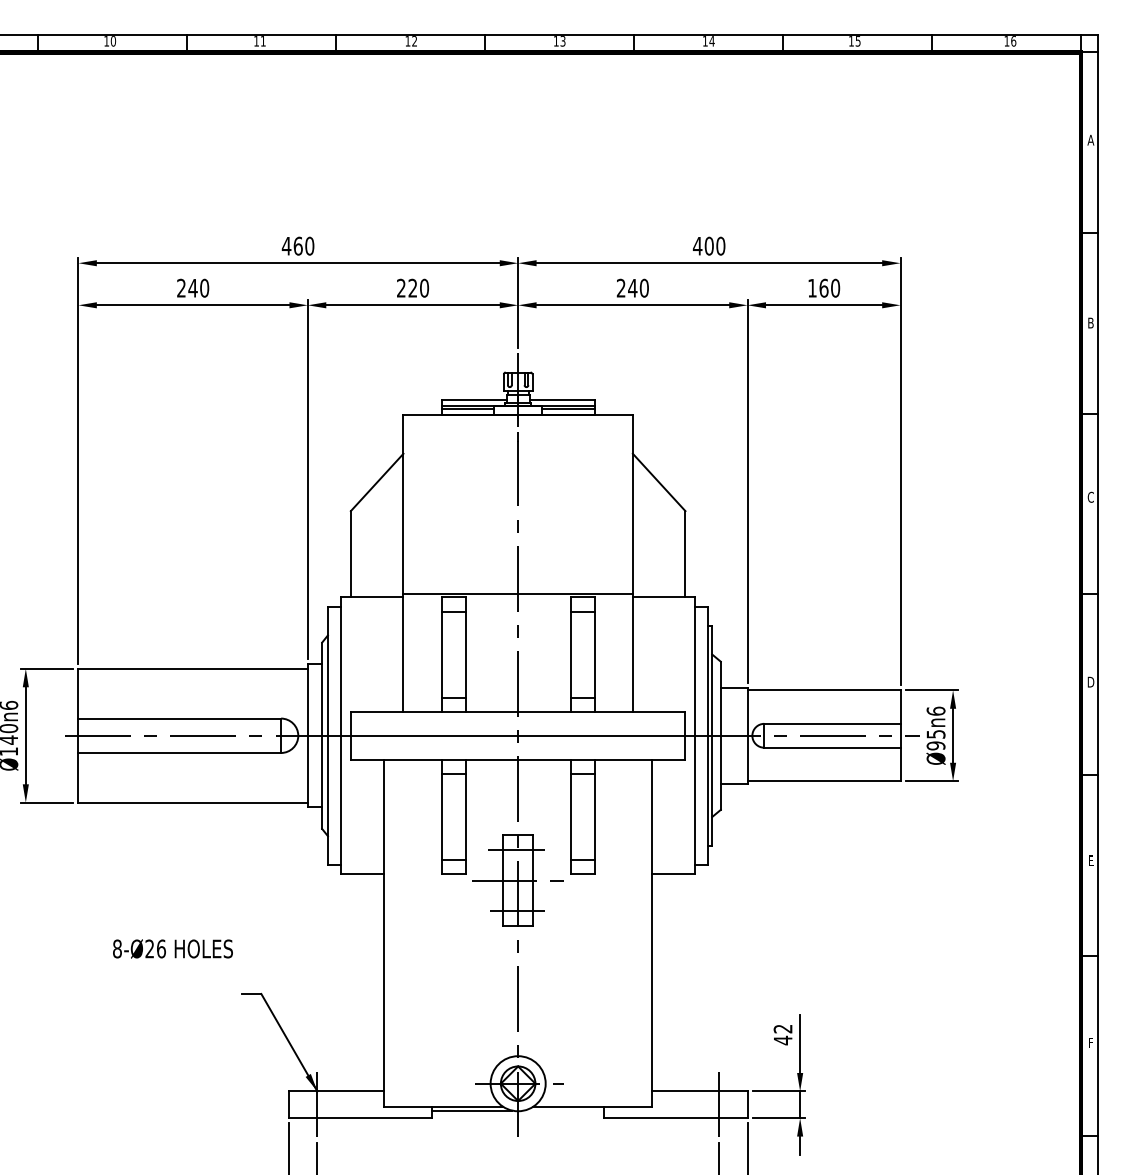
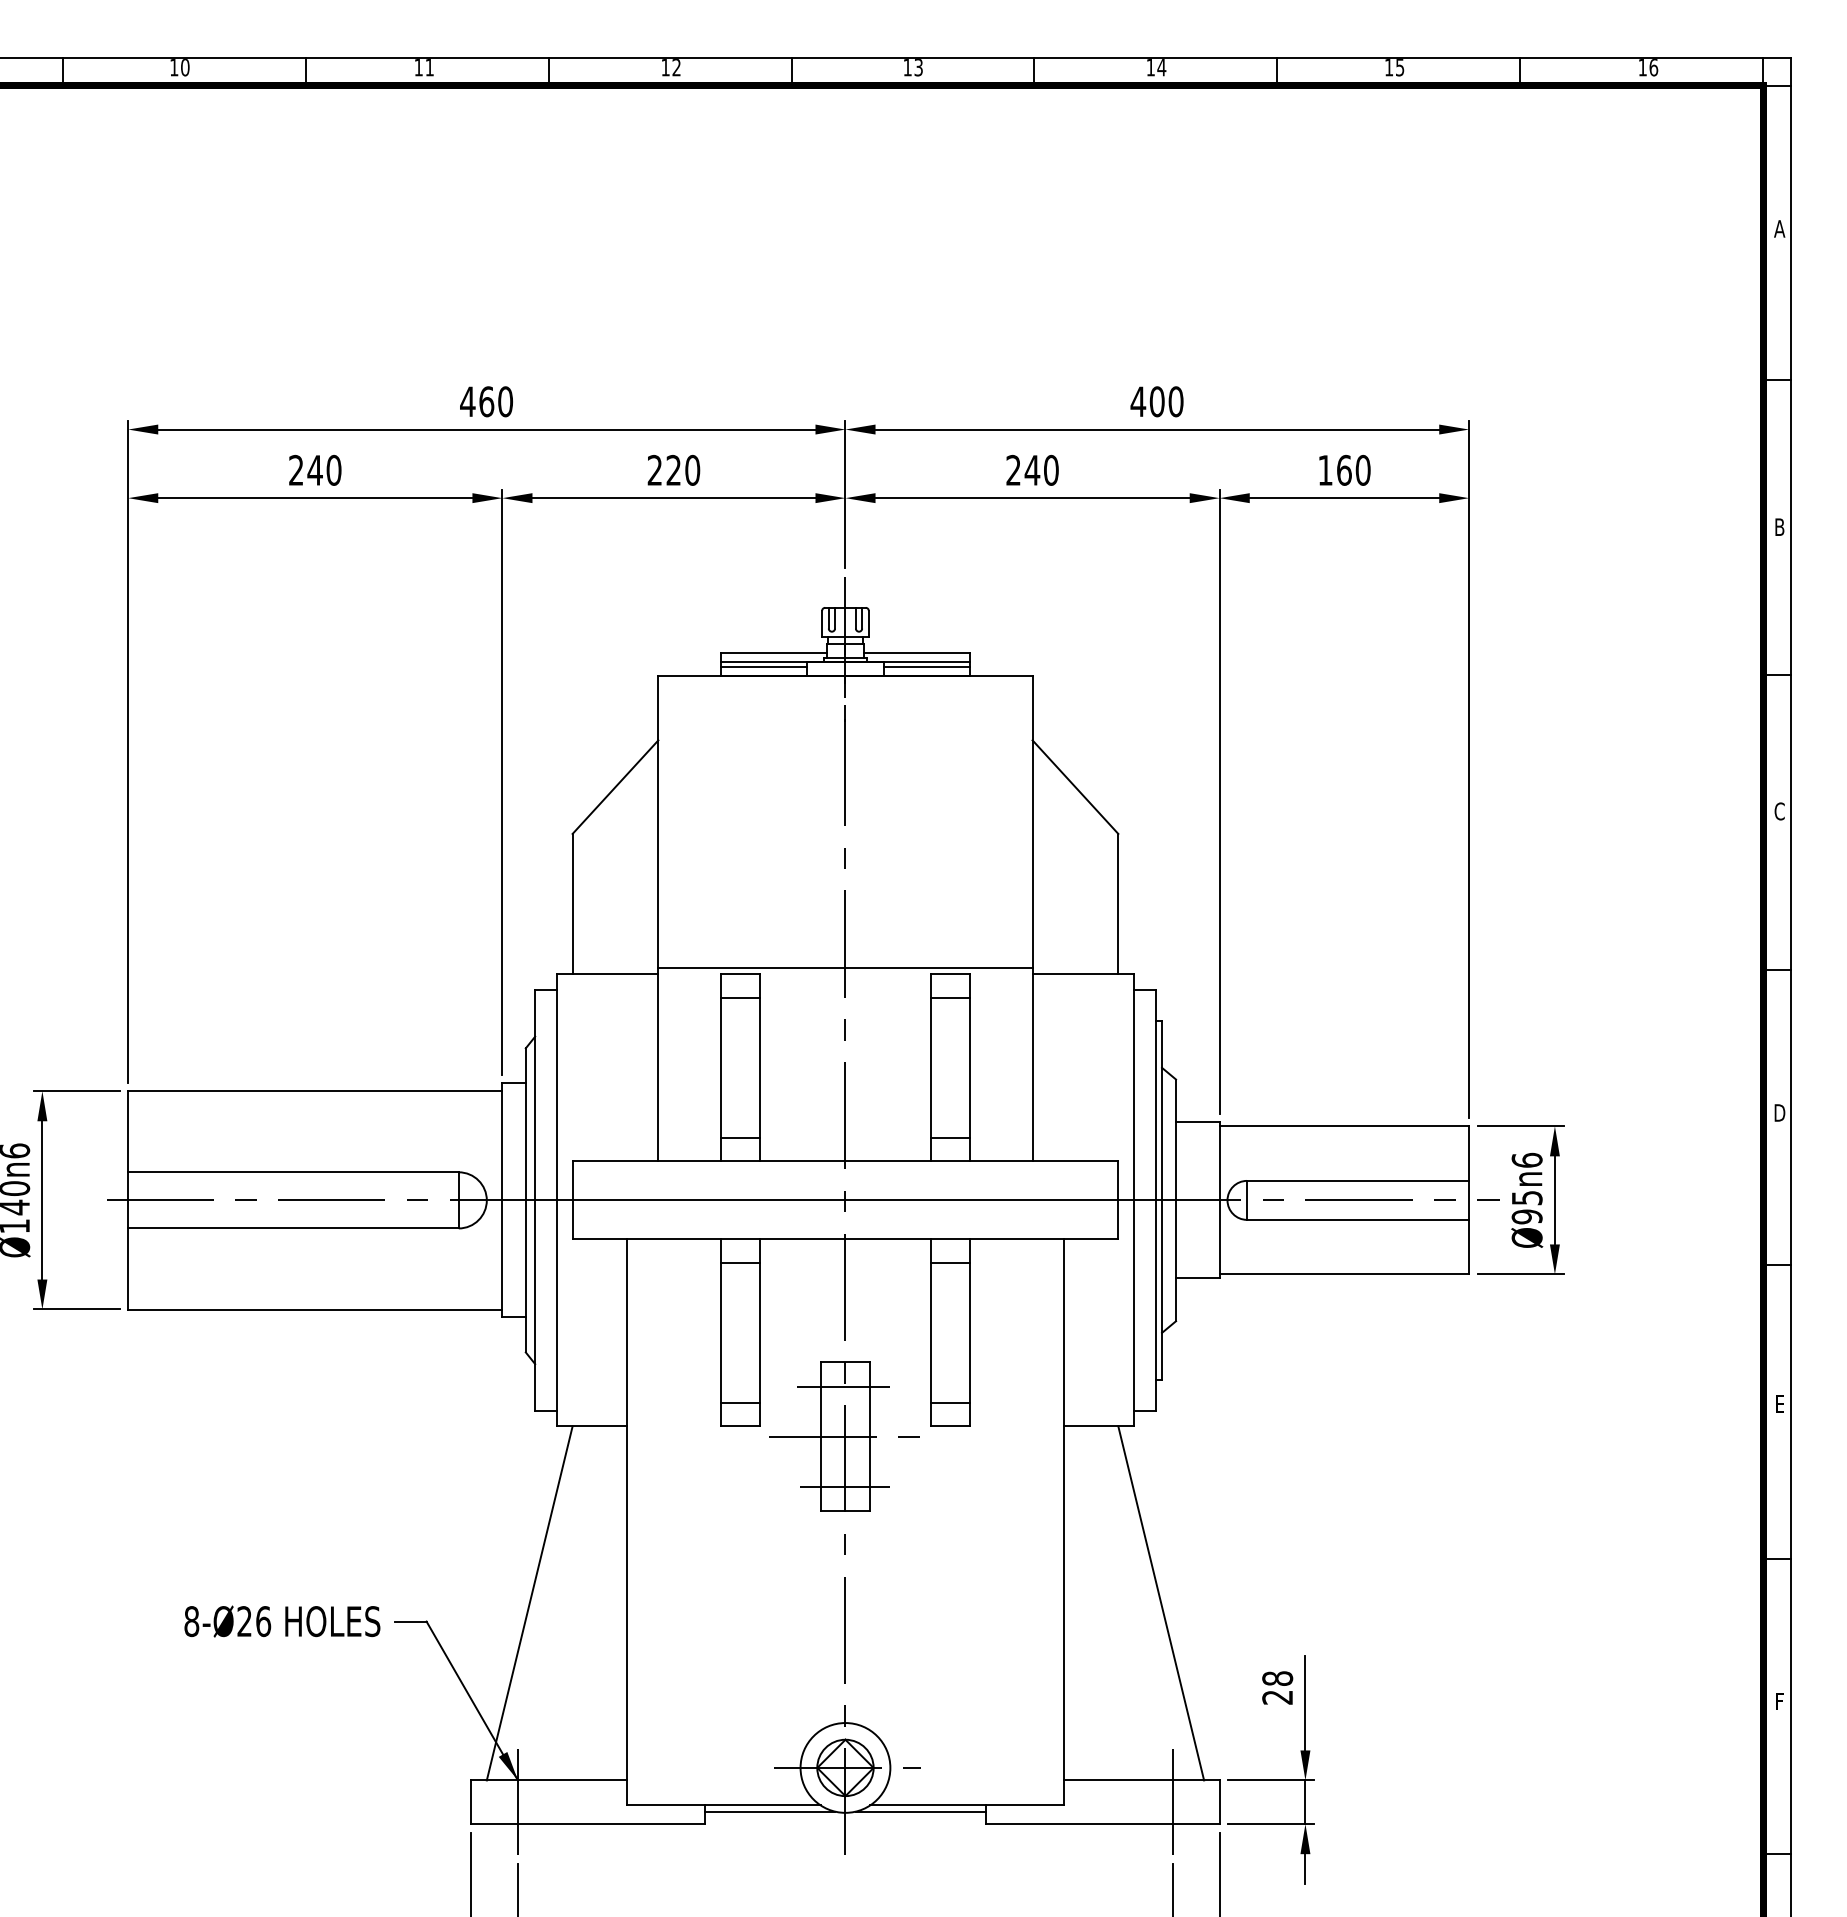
text: (172, 948) -> (281, 1620), moved
line: (324, 982) -> (529, 1602), added
line: (711, 982) -> (1160, 1602), added
text: (782, 1034) -> (1276, 1687), 42 -> 28
line: (564, 1110) -> (921, 1811), added

